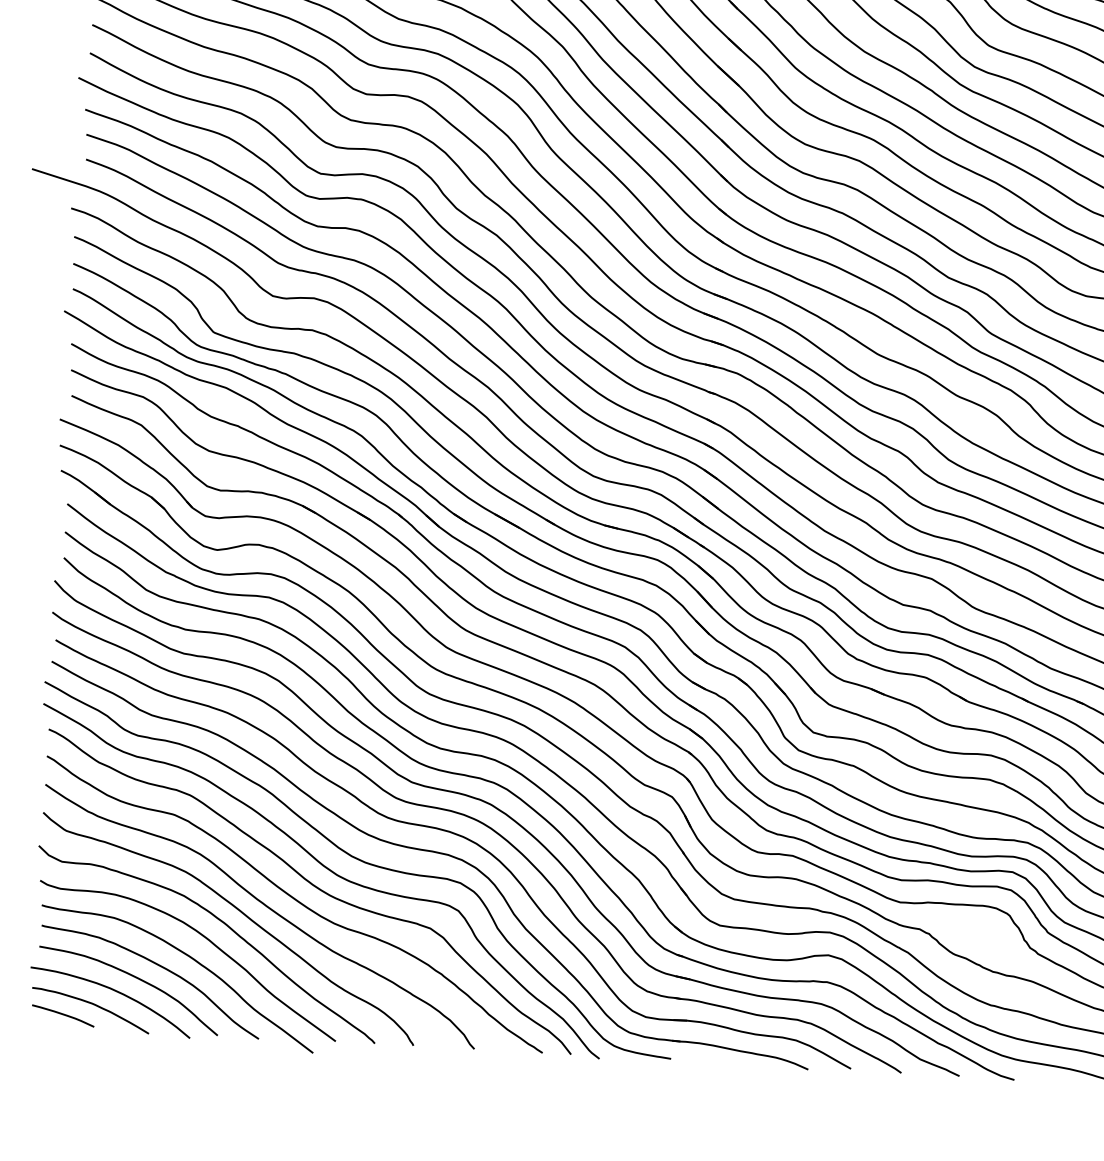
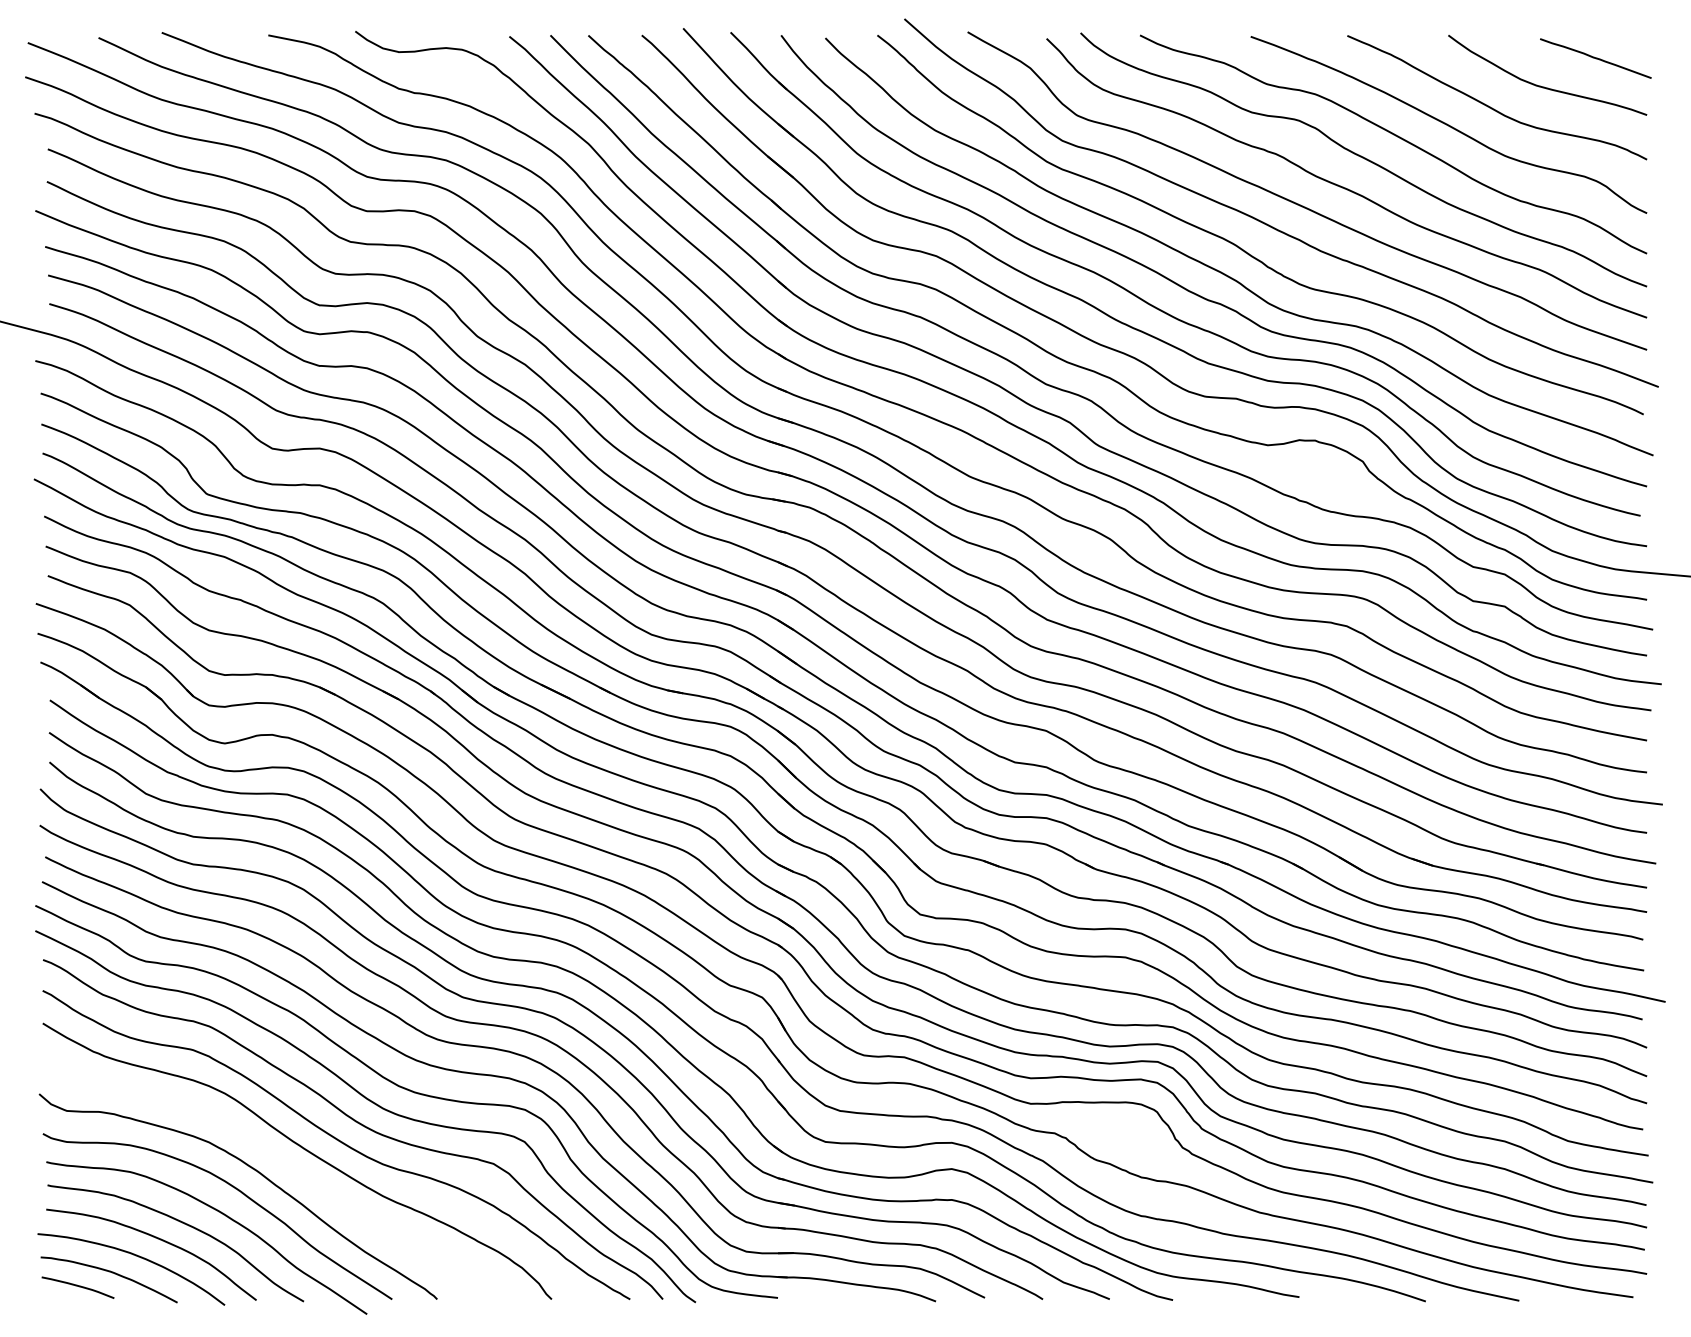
curve: (240, 912) -> (274, 1157), removed

